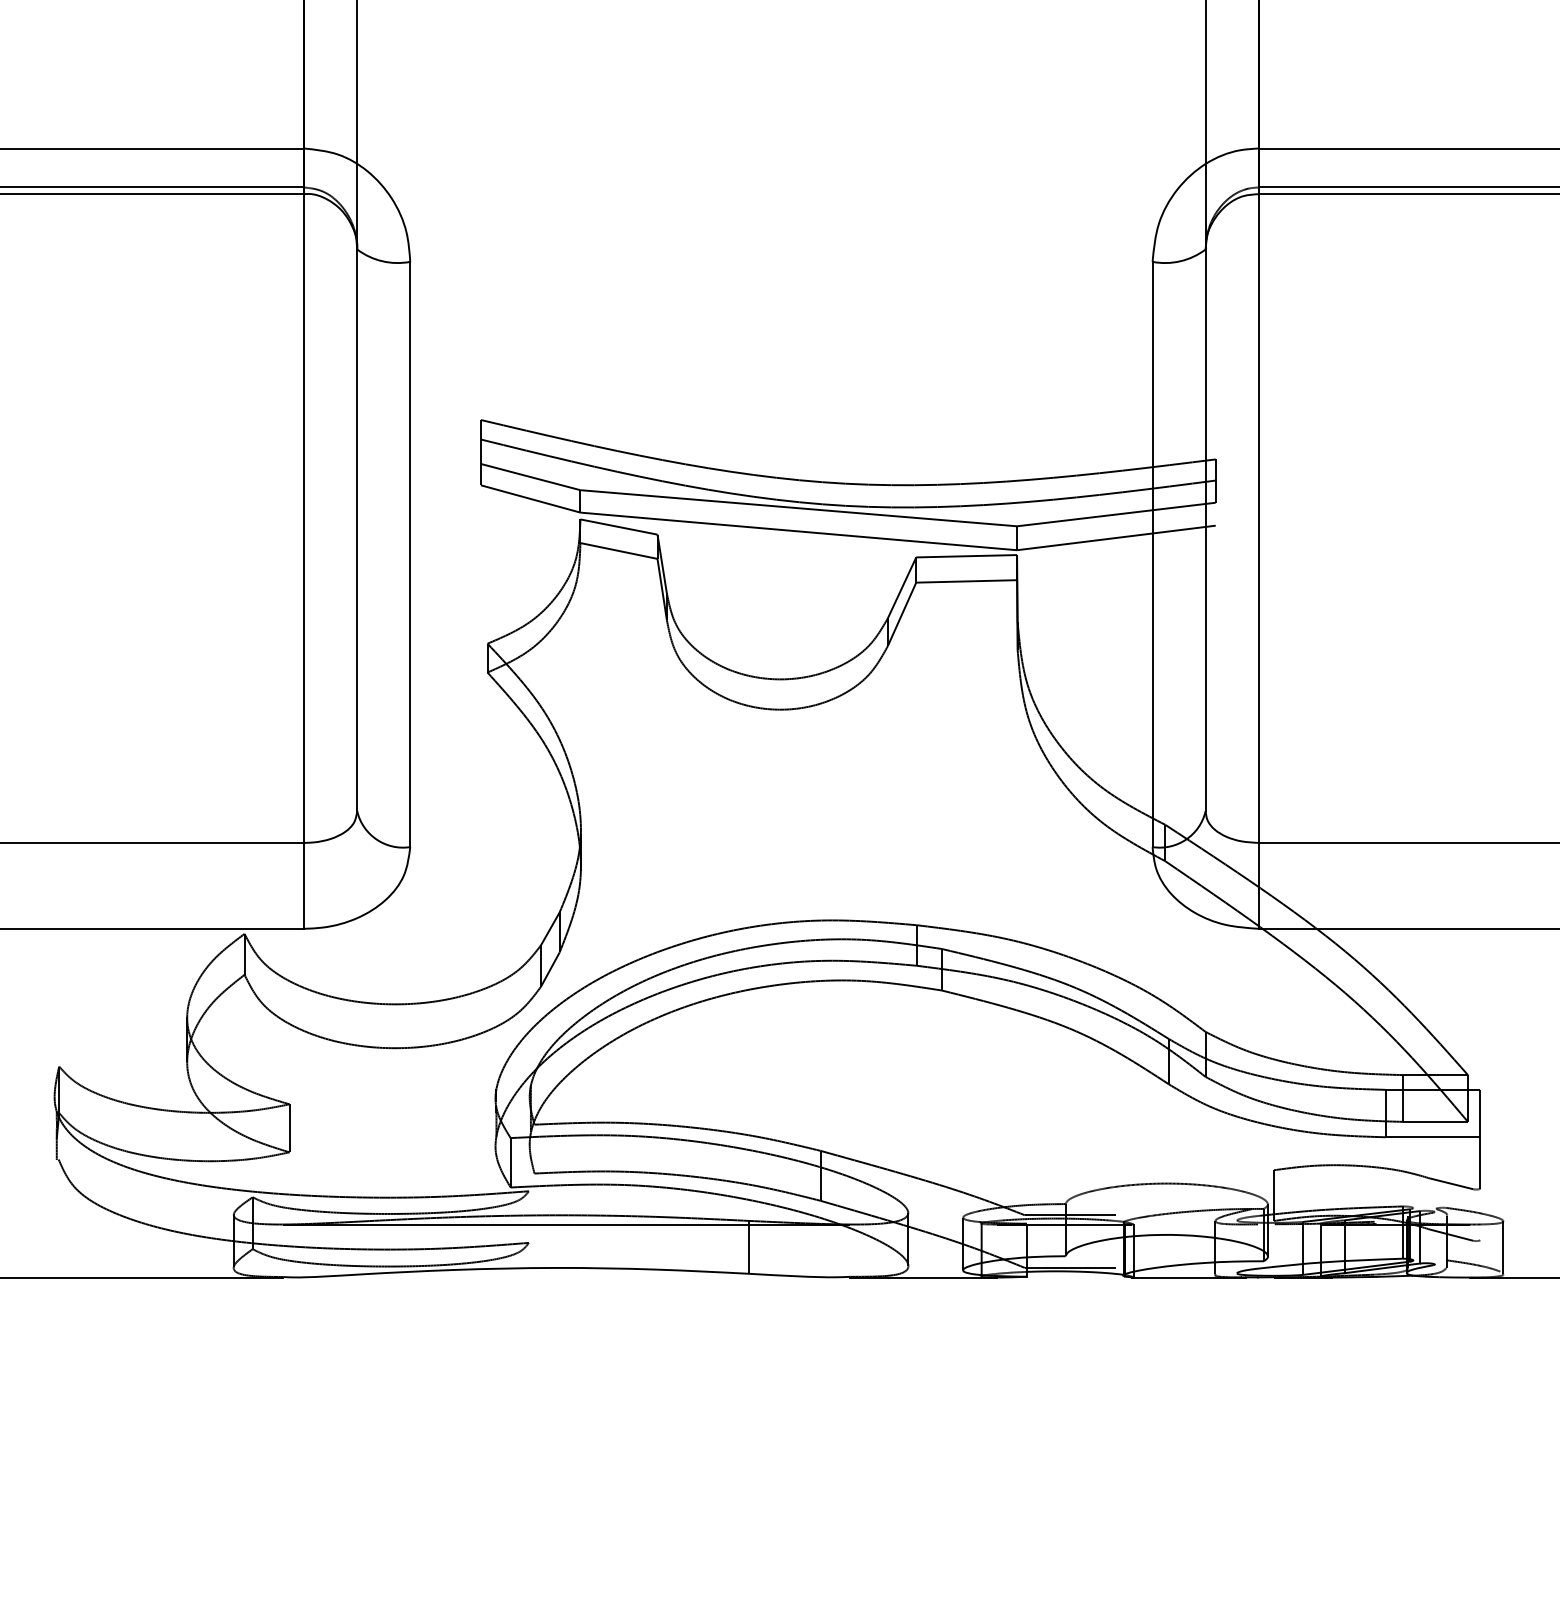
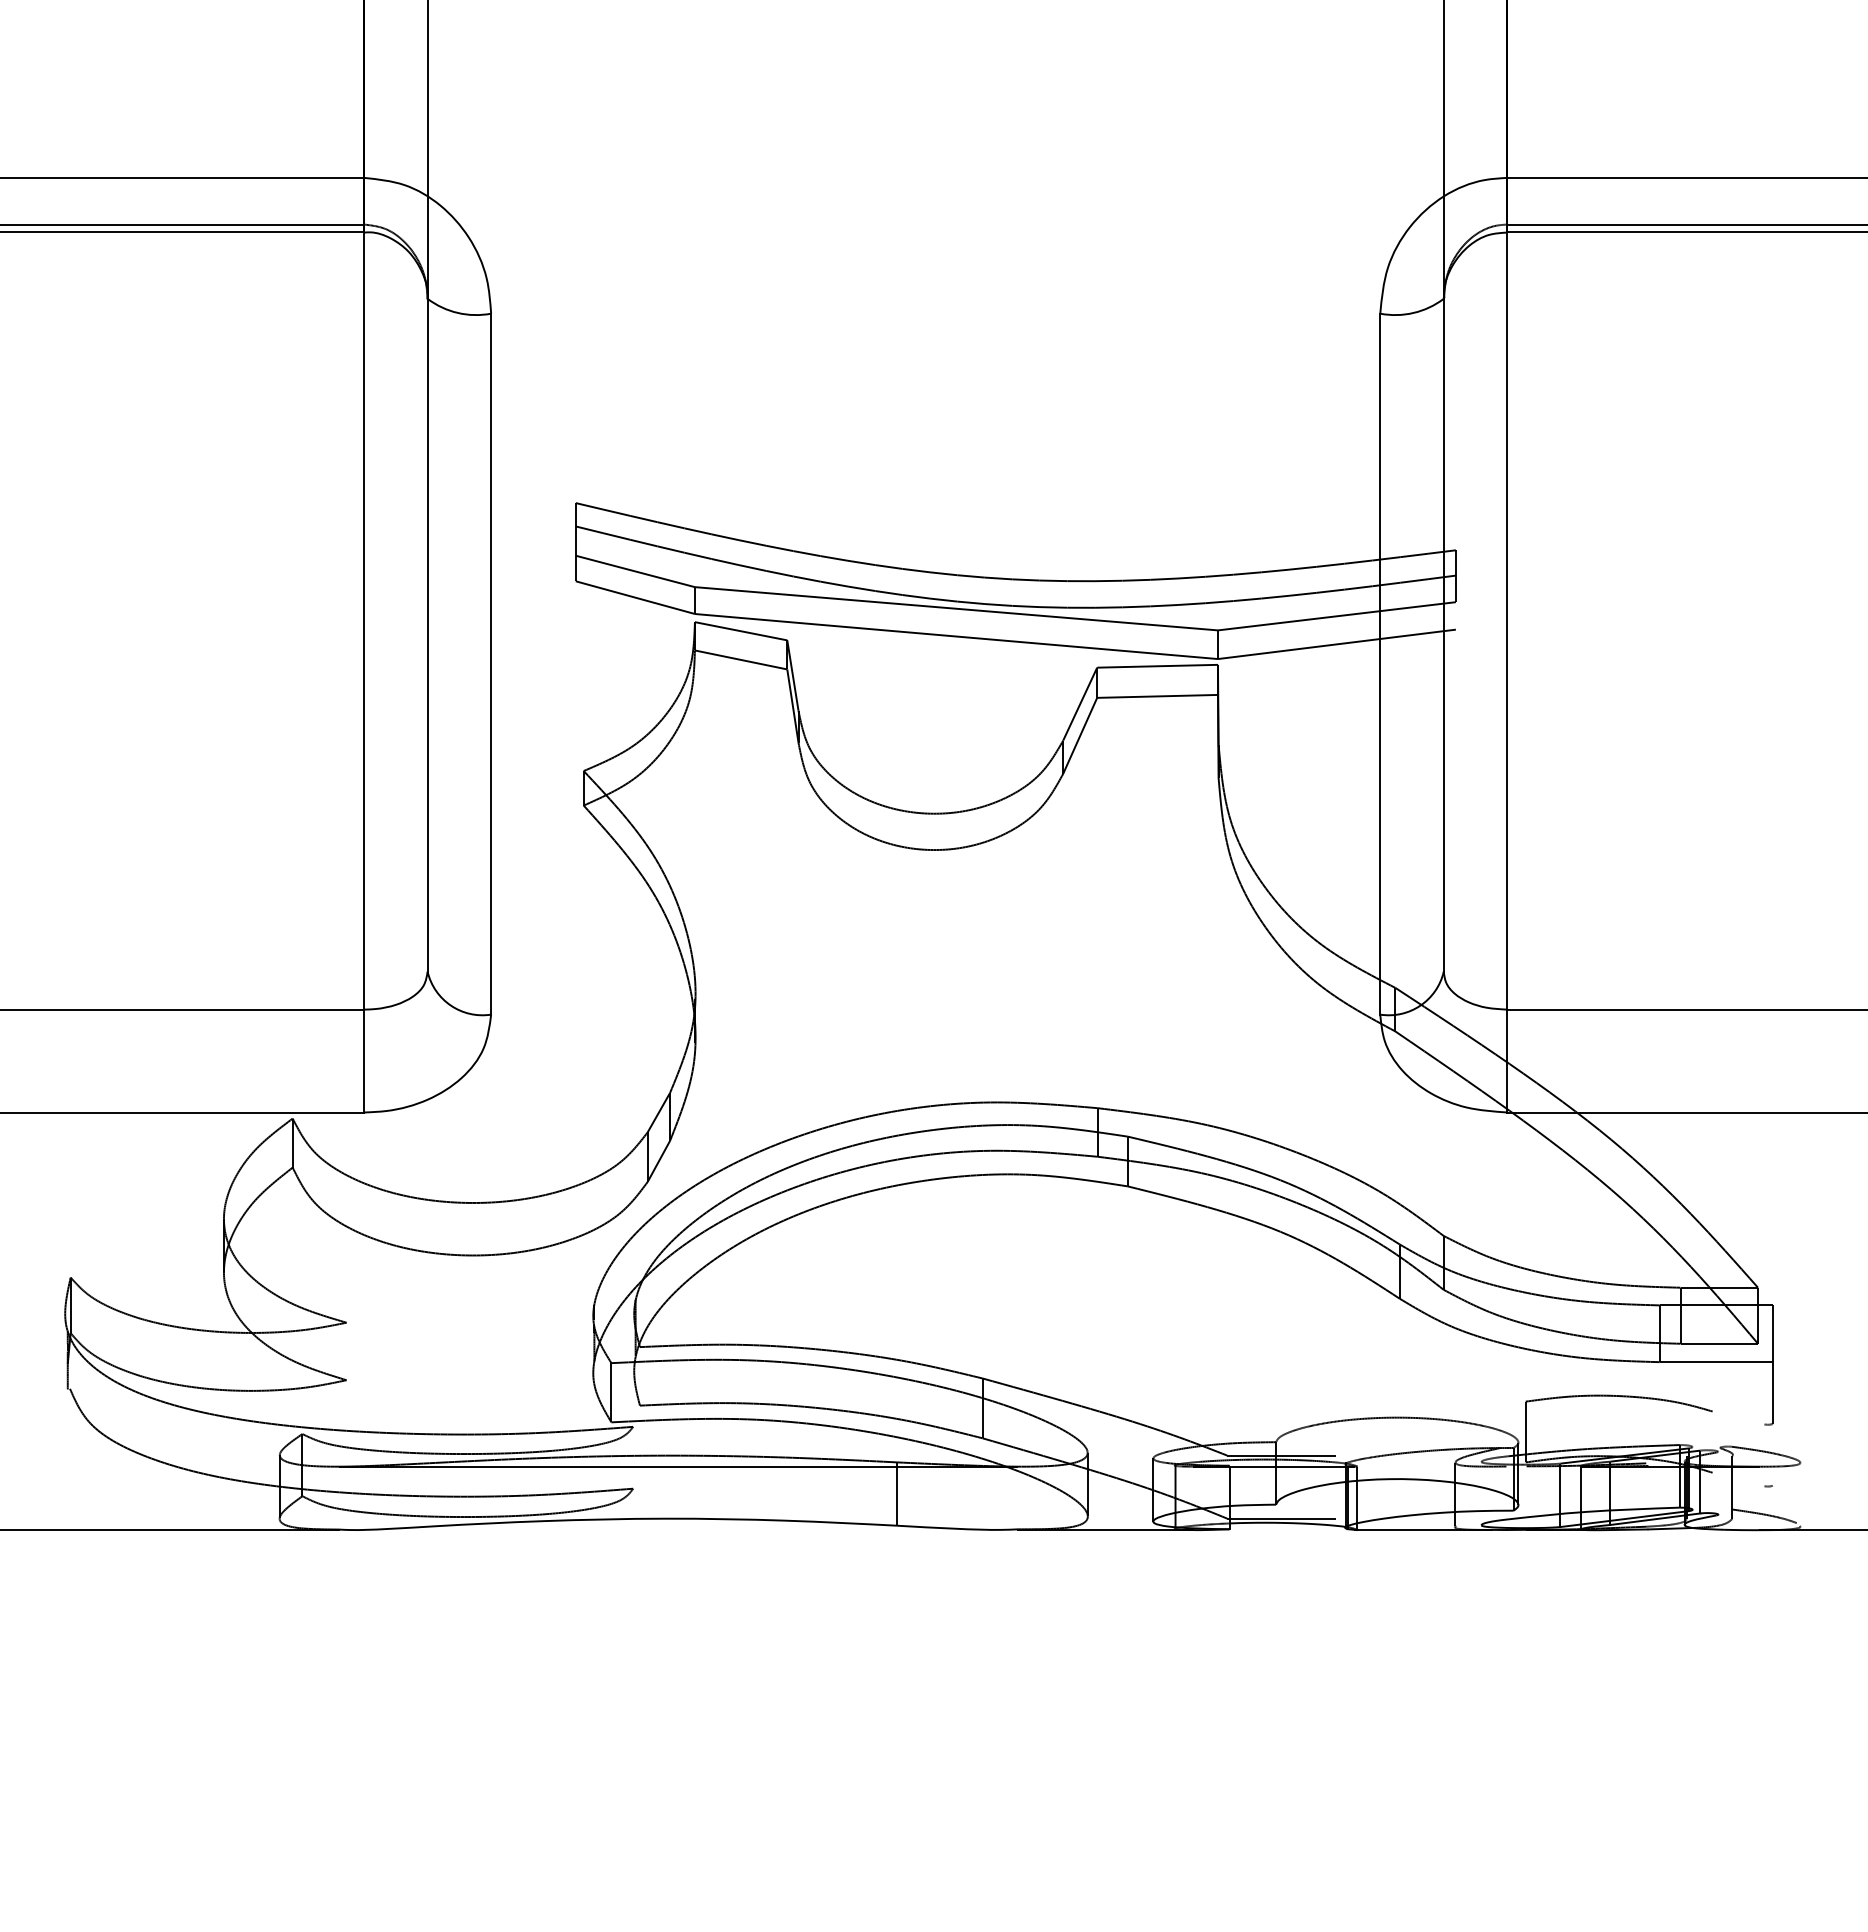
line: (289, 1128) -> (346, 1351), removed
line: (1451, 1183) -> (1738, 1417), removed
line: (1451, 1235) -> (1738, 1479), removed
line: (1503, 1247) -> (1800, 1494), removed

